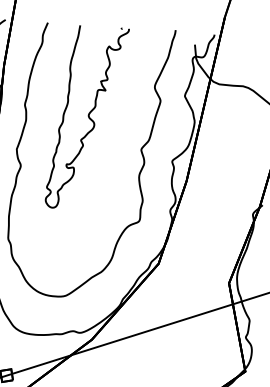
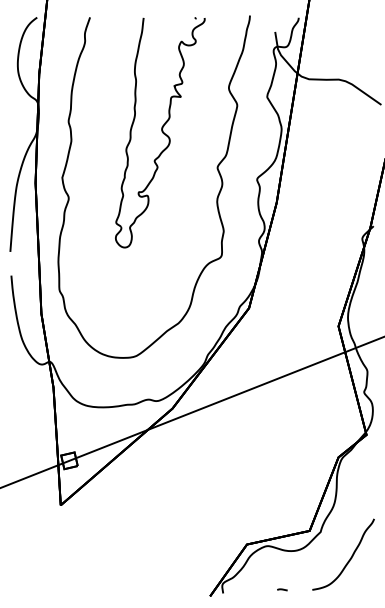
part: (87, 117) -> (160, 132), moved

